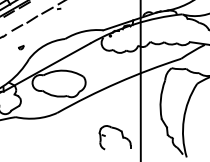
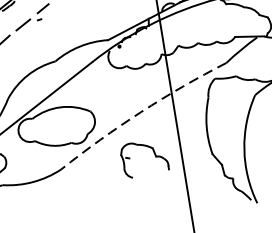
arc: (117, 82) -> (140, 111), solid -> dashed
part: (121, 135) -> (153, 153), moved

